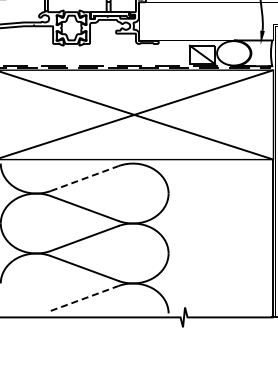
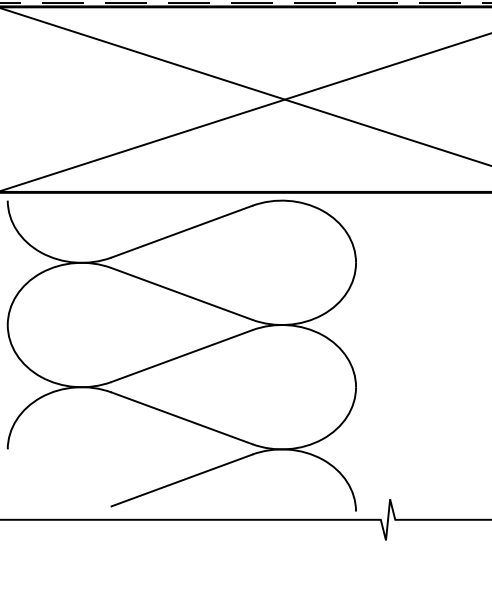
line: (85, 178) -> (183, 231), dashed -> solid
line: (85, 298) -> (183, 480), dashed -> solid

